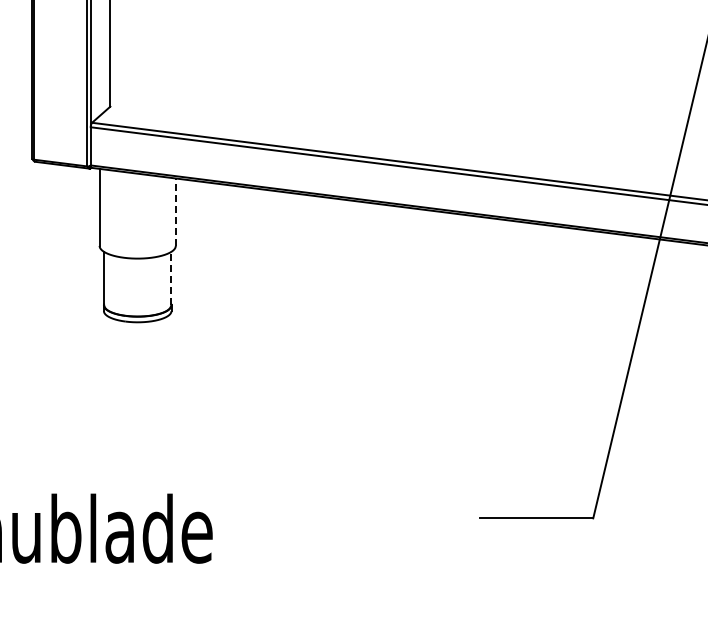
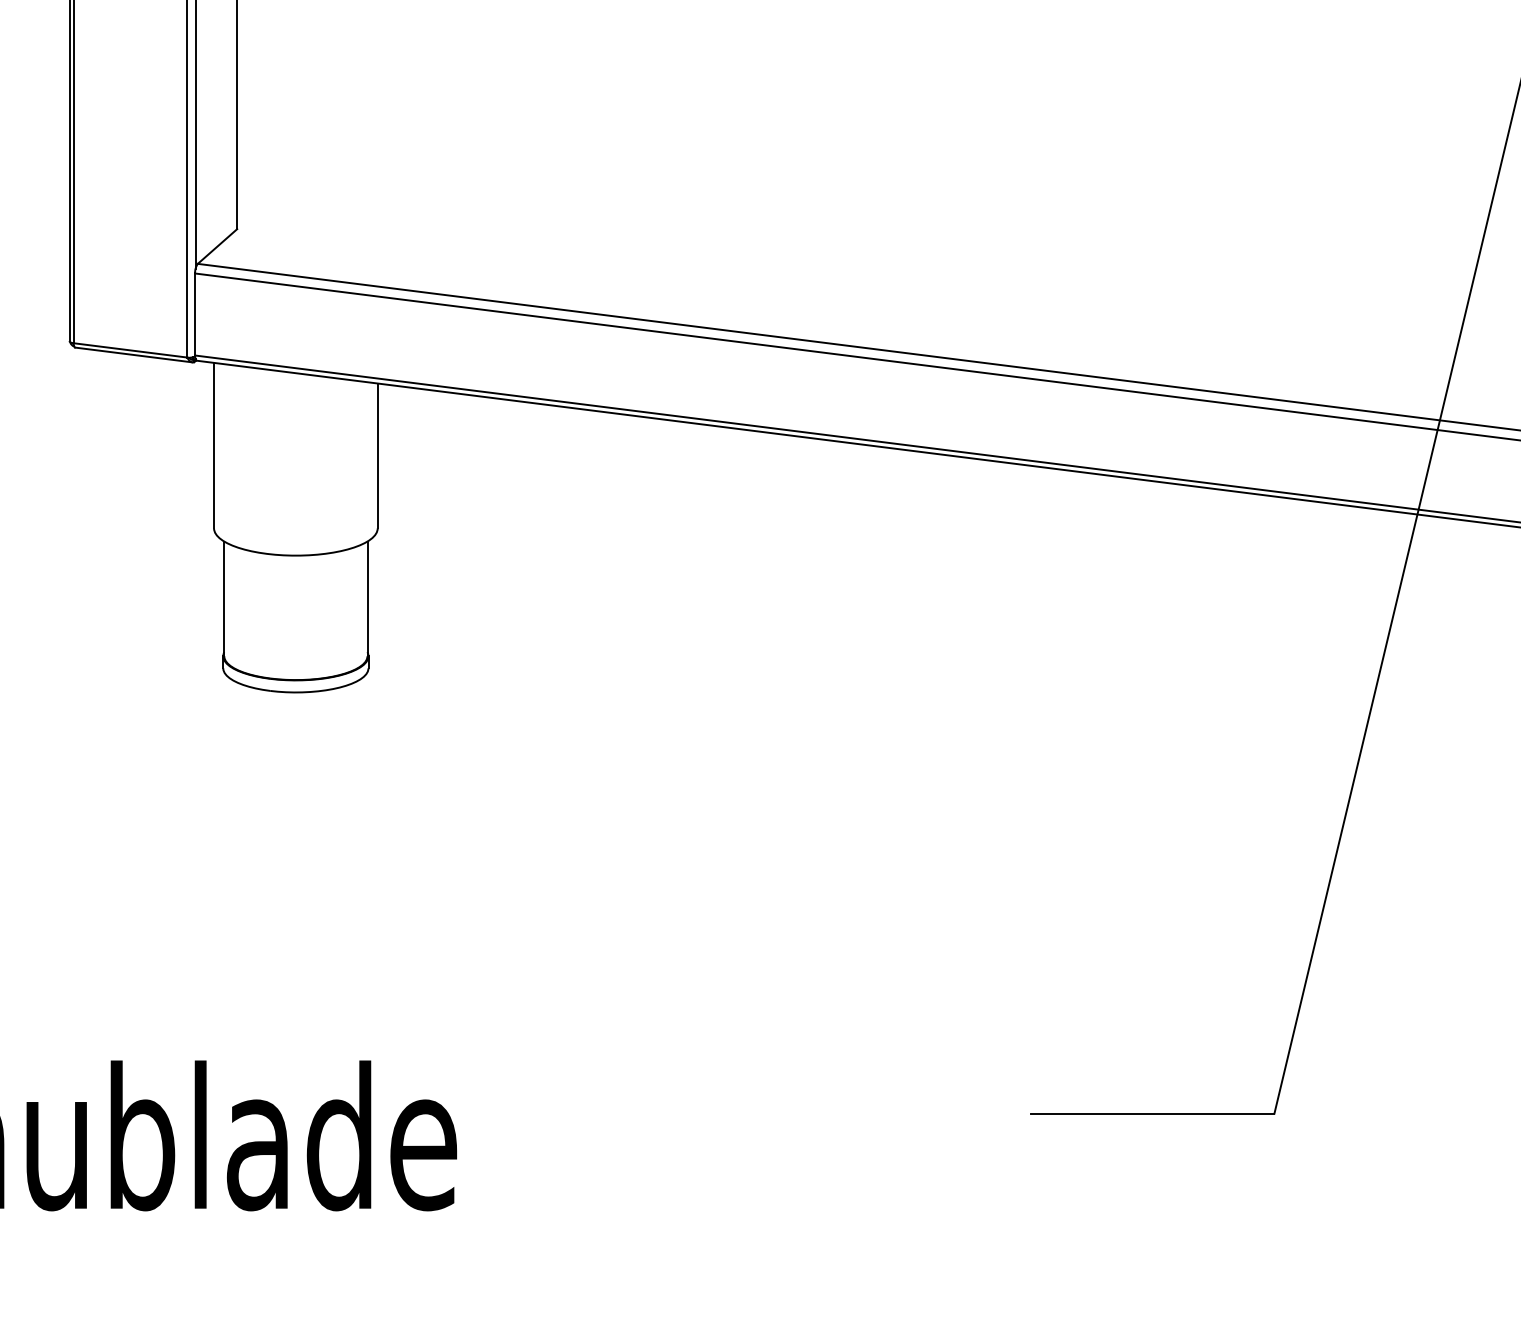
line: (175, 212) -> (377, 456), dashed -> solid
line: (171, 278) -> (368, 598), dashed -> solid

